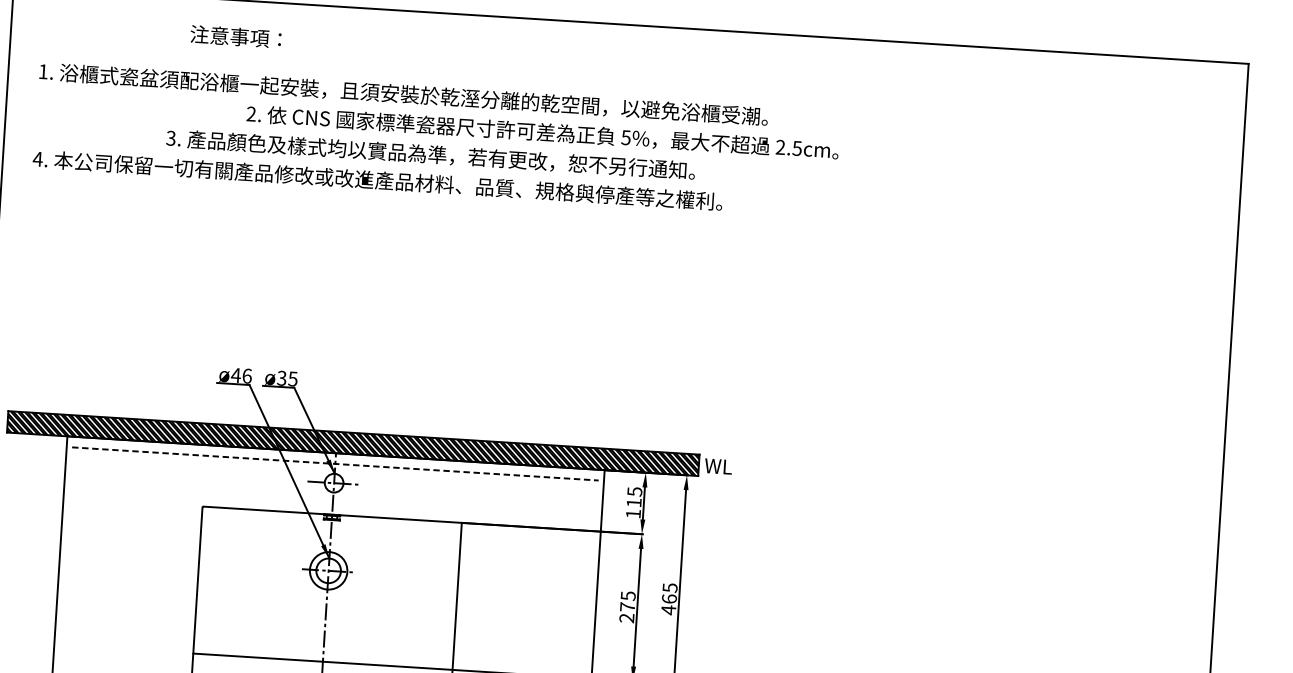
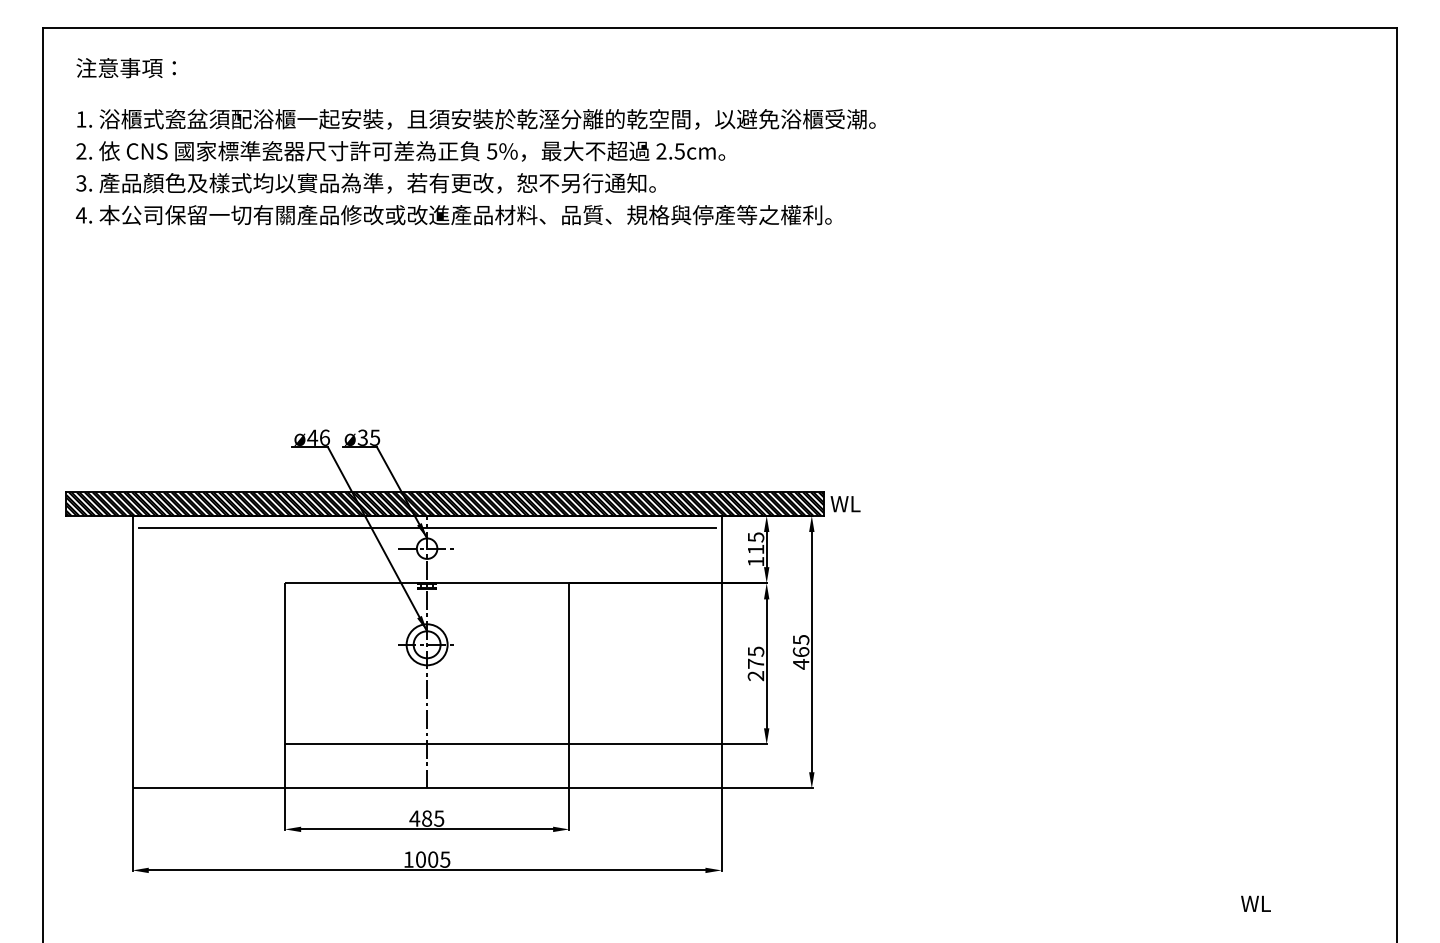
text: (235, 37) -> (125, 68), moved
text: (542, 132) -> (400, 151), moved
text: (430, 154) -> (365, 183), moved
line: (335, 463) -> (427, 527), dashed -> solid

